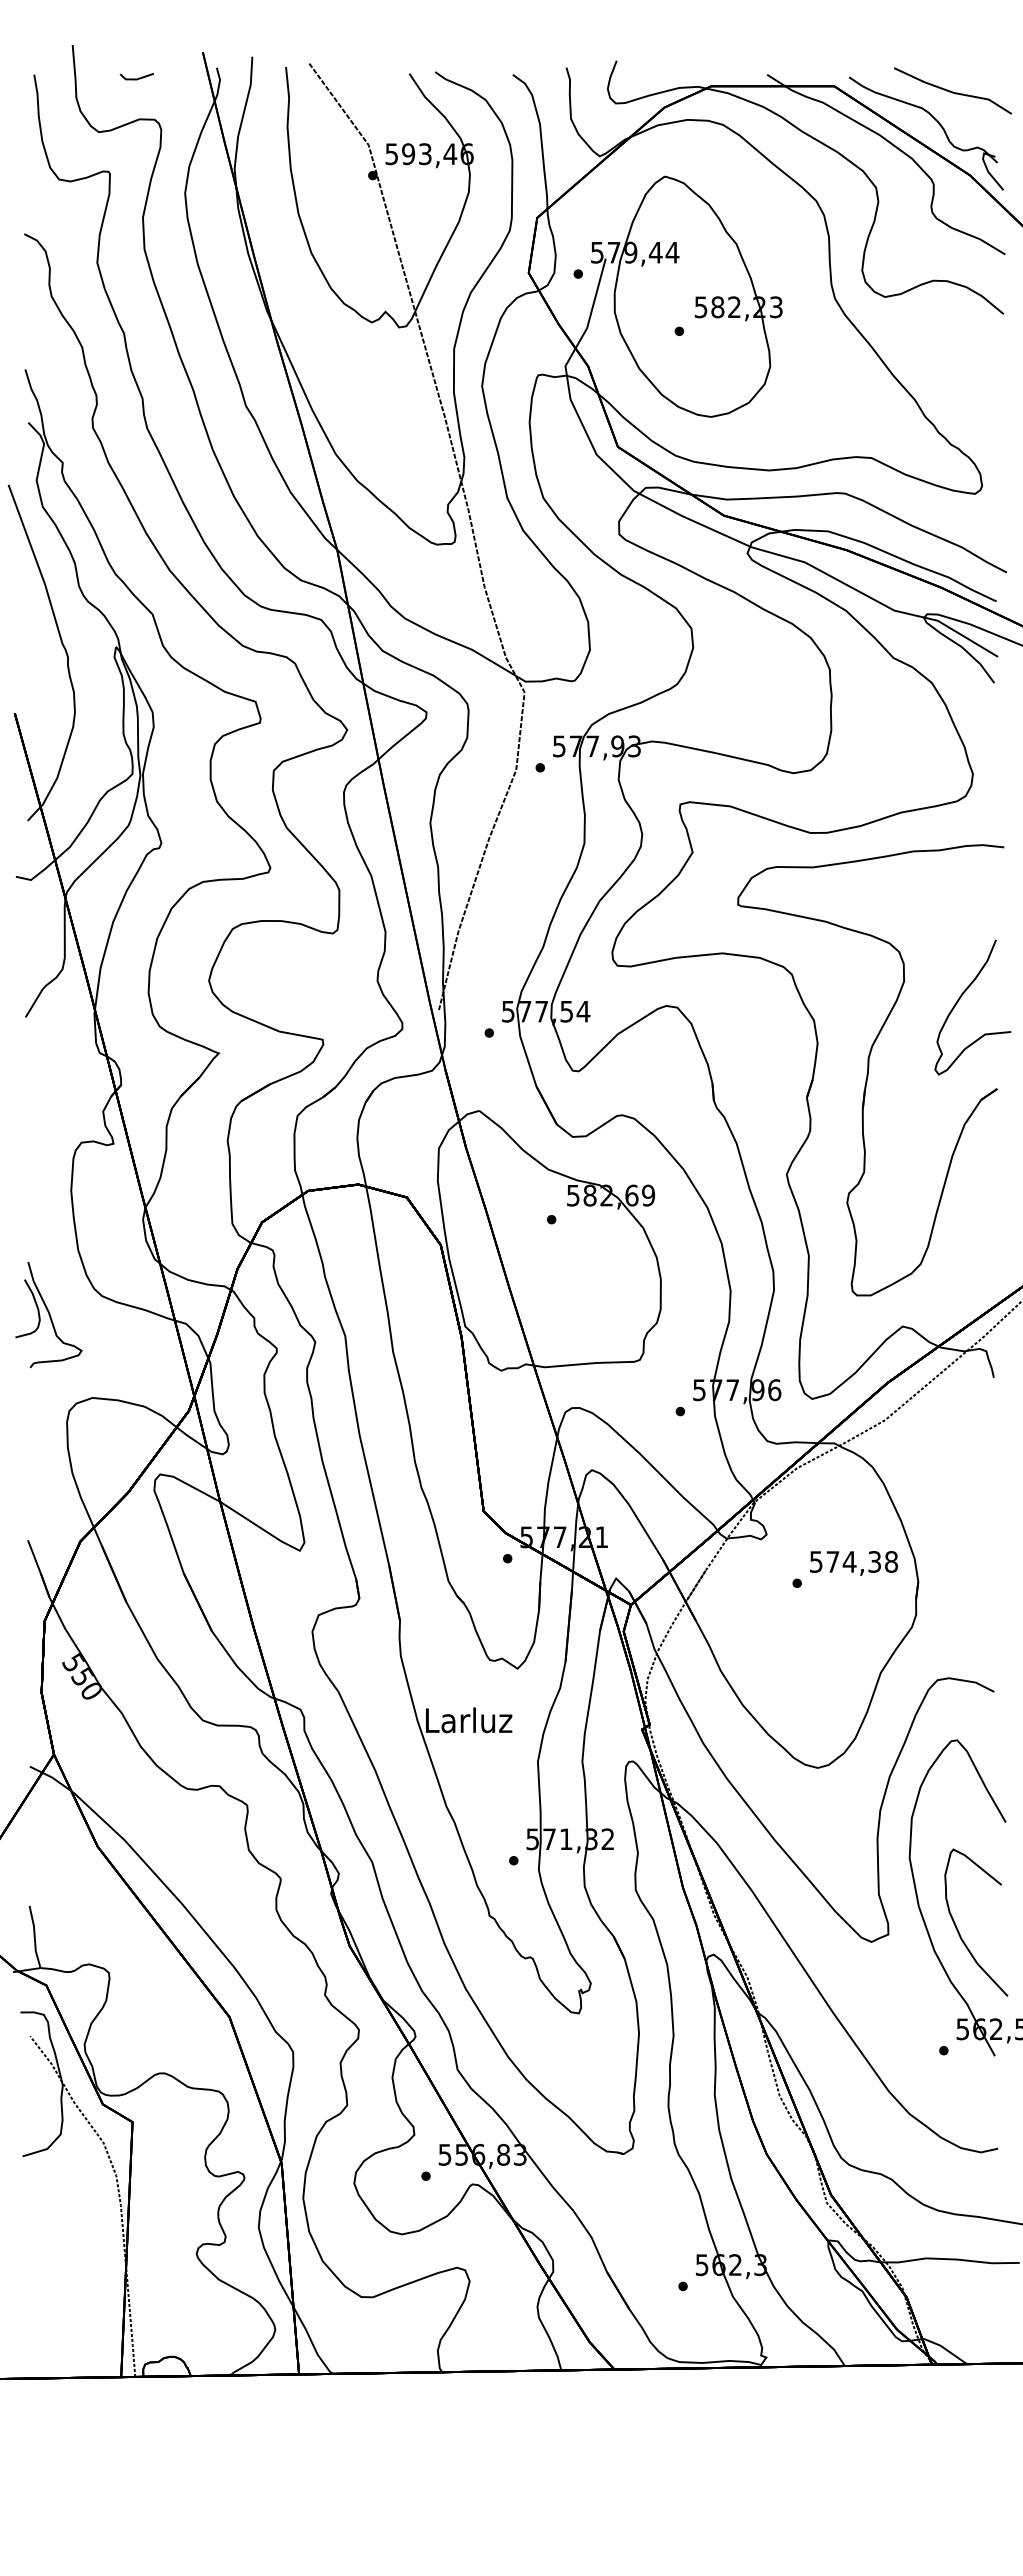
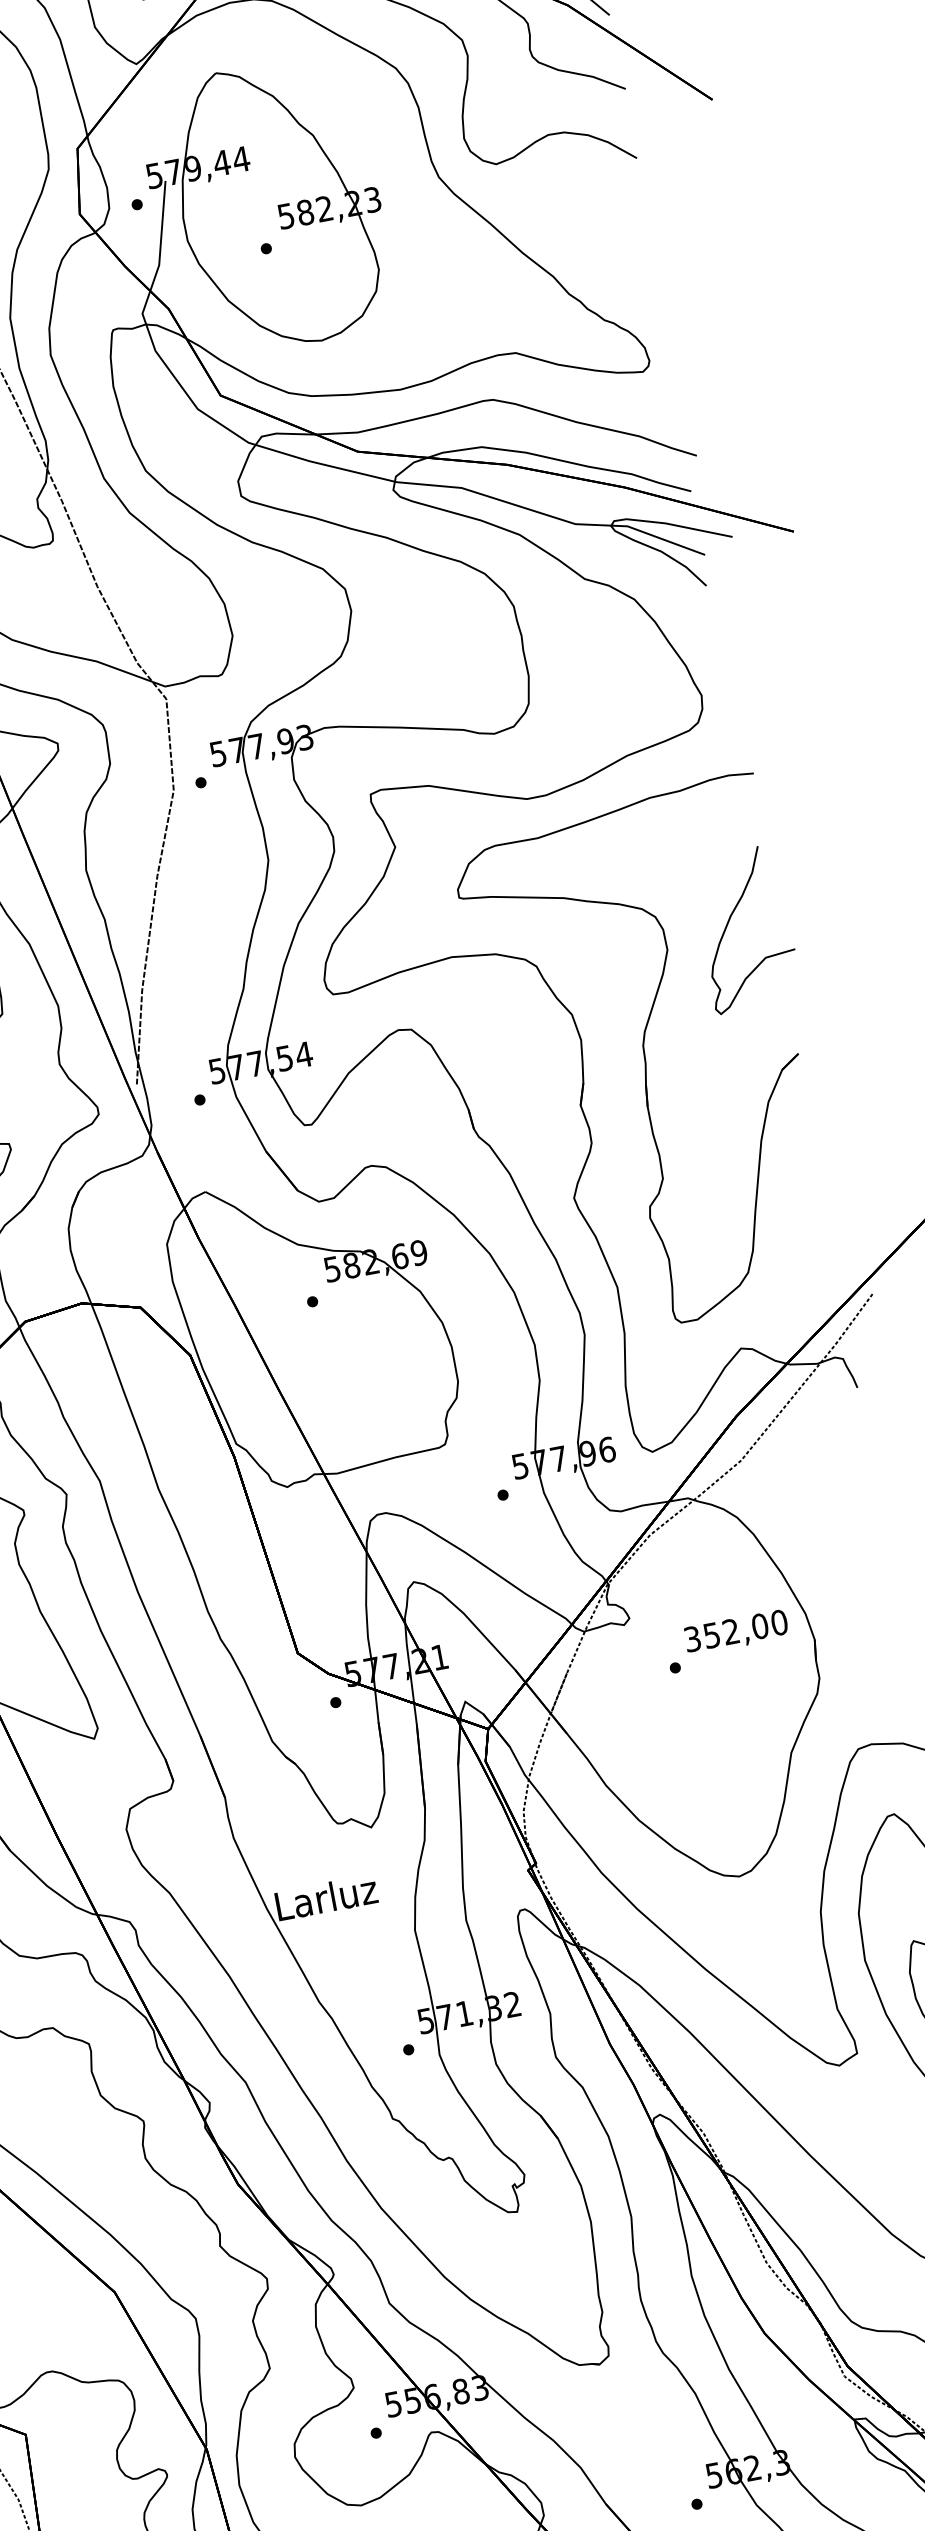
curve: (959, 1000) -> (728, 924), moved
text: (854, 1561) -> (736, 1630), 574,38 -> 352,00

